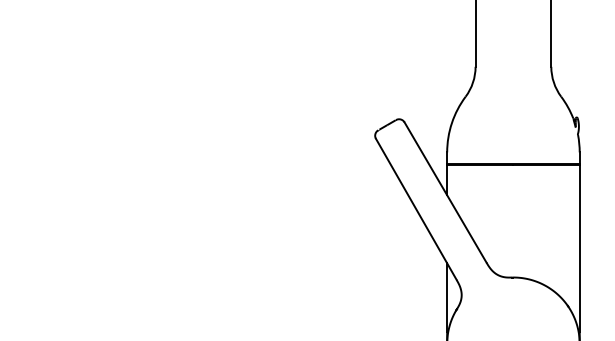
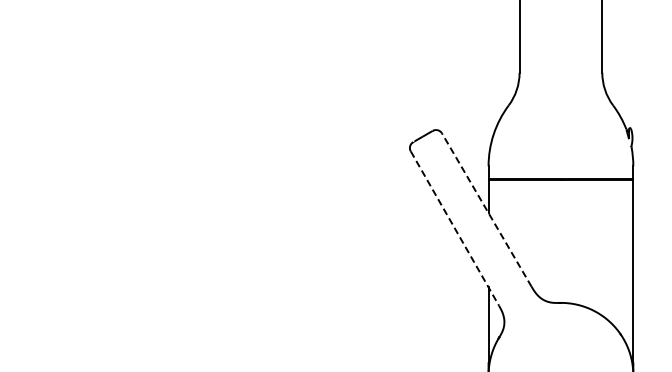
line: (445, 192) -> (486, 210), solid -> dashed
line: (415, 209) -> (454, 228), solid -> dashed

